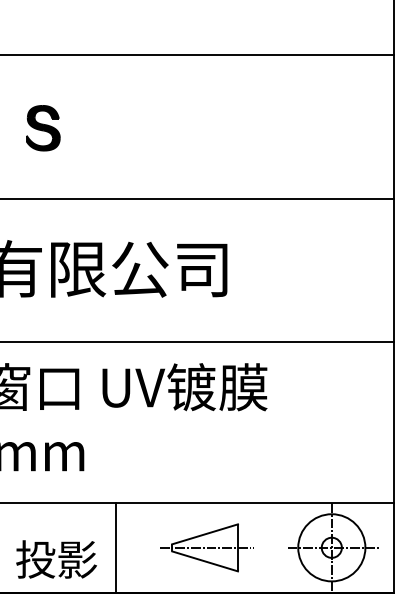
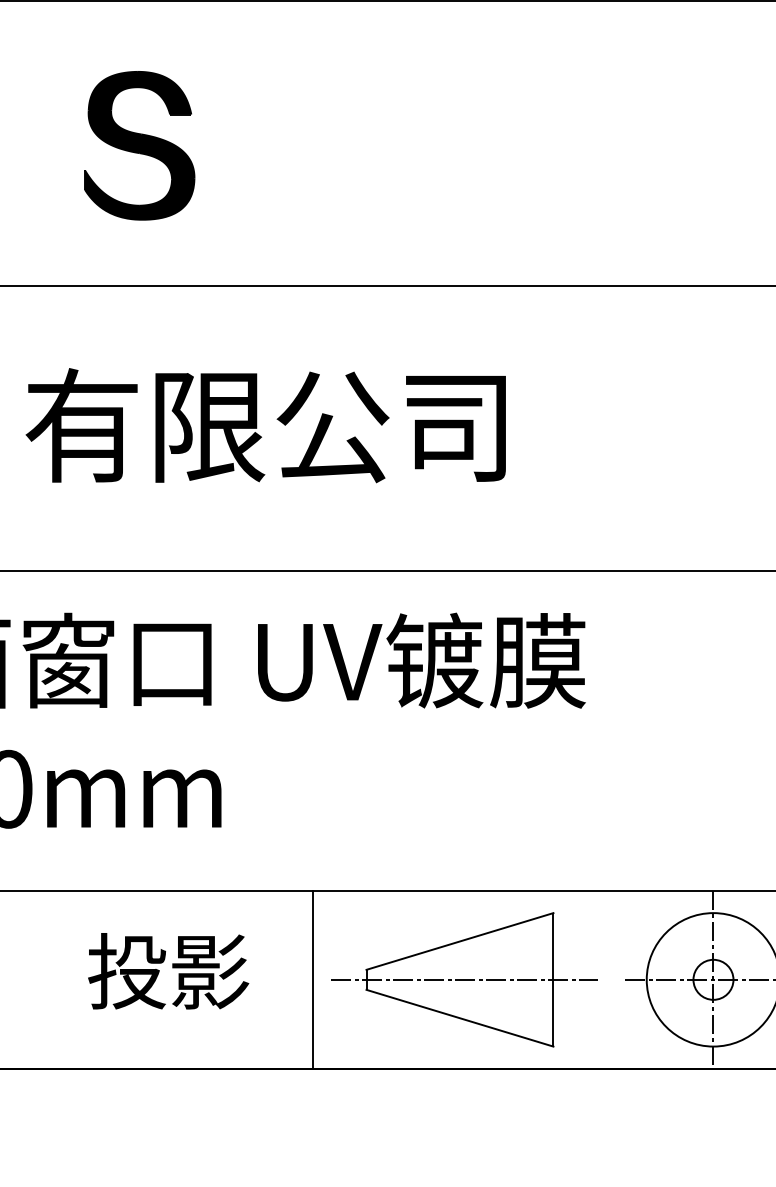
part: (43, 128) -> (140, 146), size x1.67
line: (116, 547) -> (313, 979), moved
part: (206, 547) -> (464, 979), size x1.43
text: (56, 559) -> (168, 971), moved

